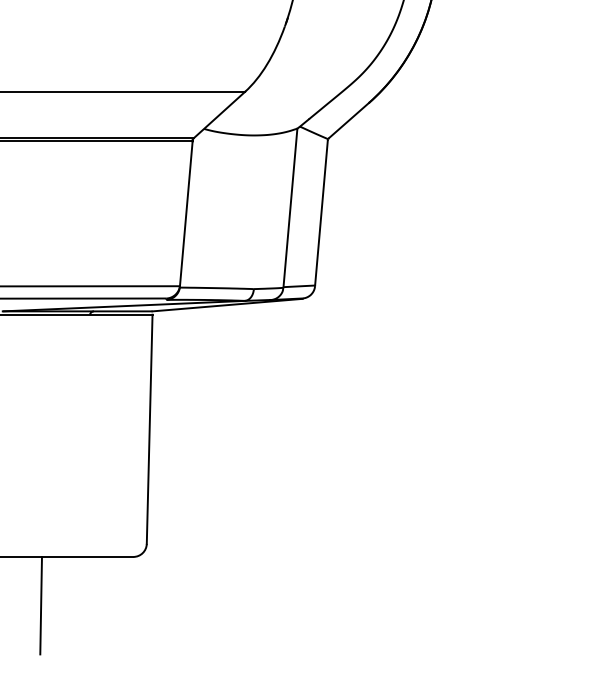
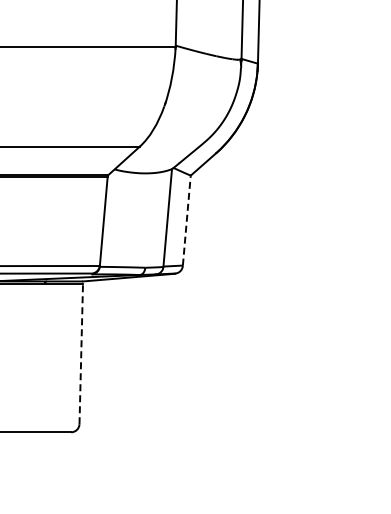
line: (321, 213) -> (186, 221), solid -> dashed
line: (150, 428) -> (81, 353), solid -> dashed
line: (40, 606) -> (14, 462), removed

